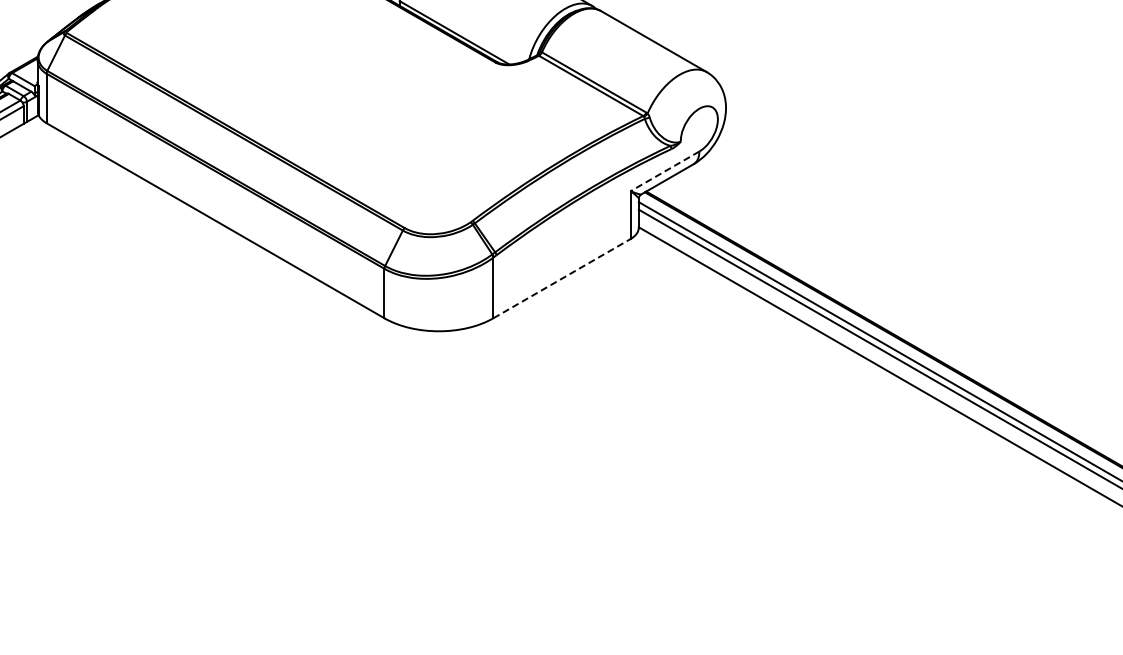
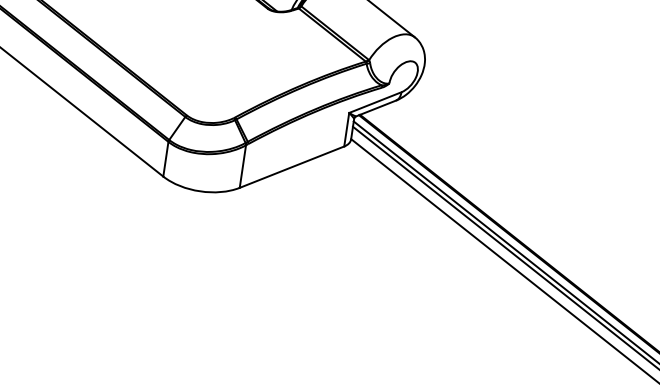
line: (665, 171) -> (375, 102), dashed -> solid
line: (562, 278) -> (292, 167), dashed -> solid

